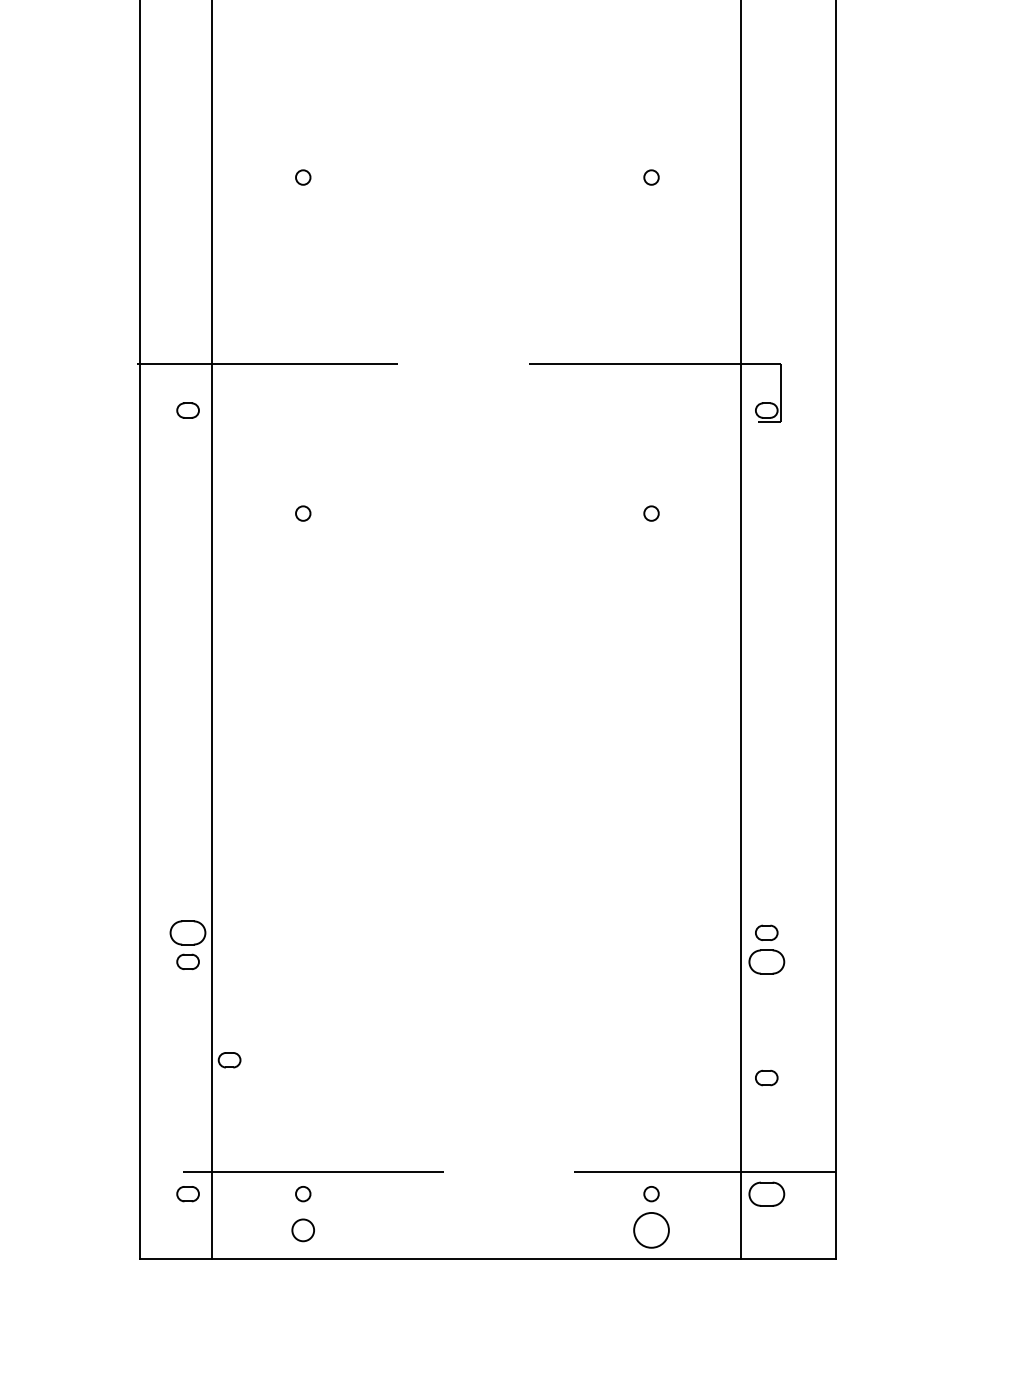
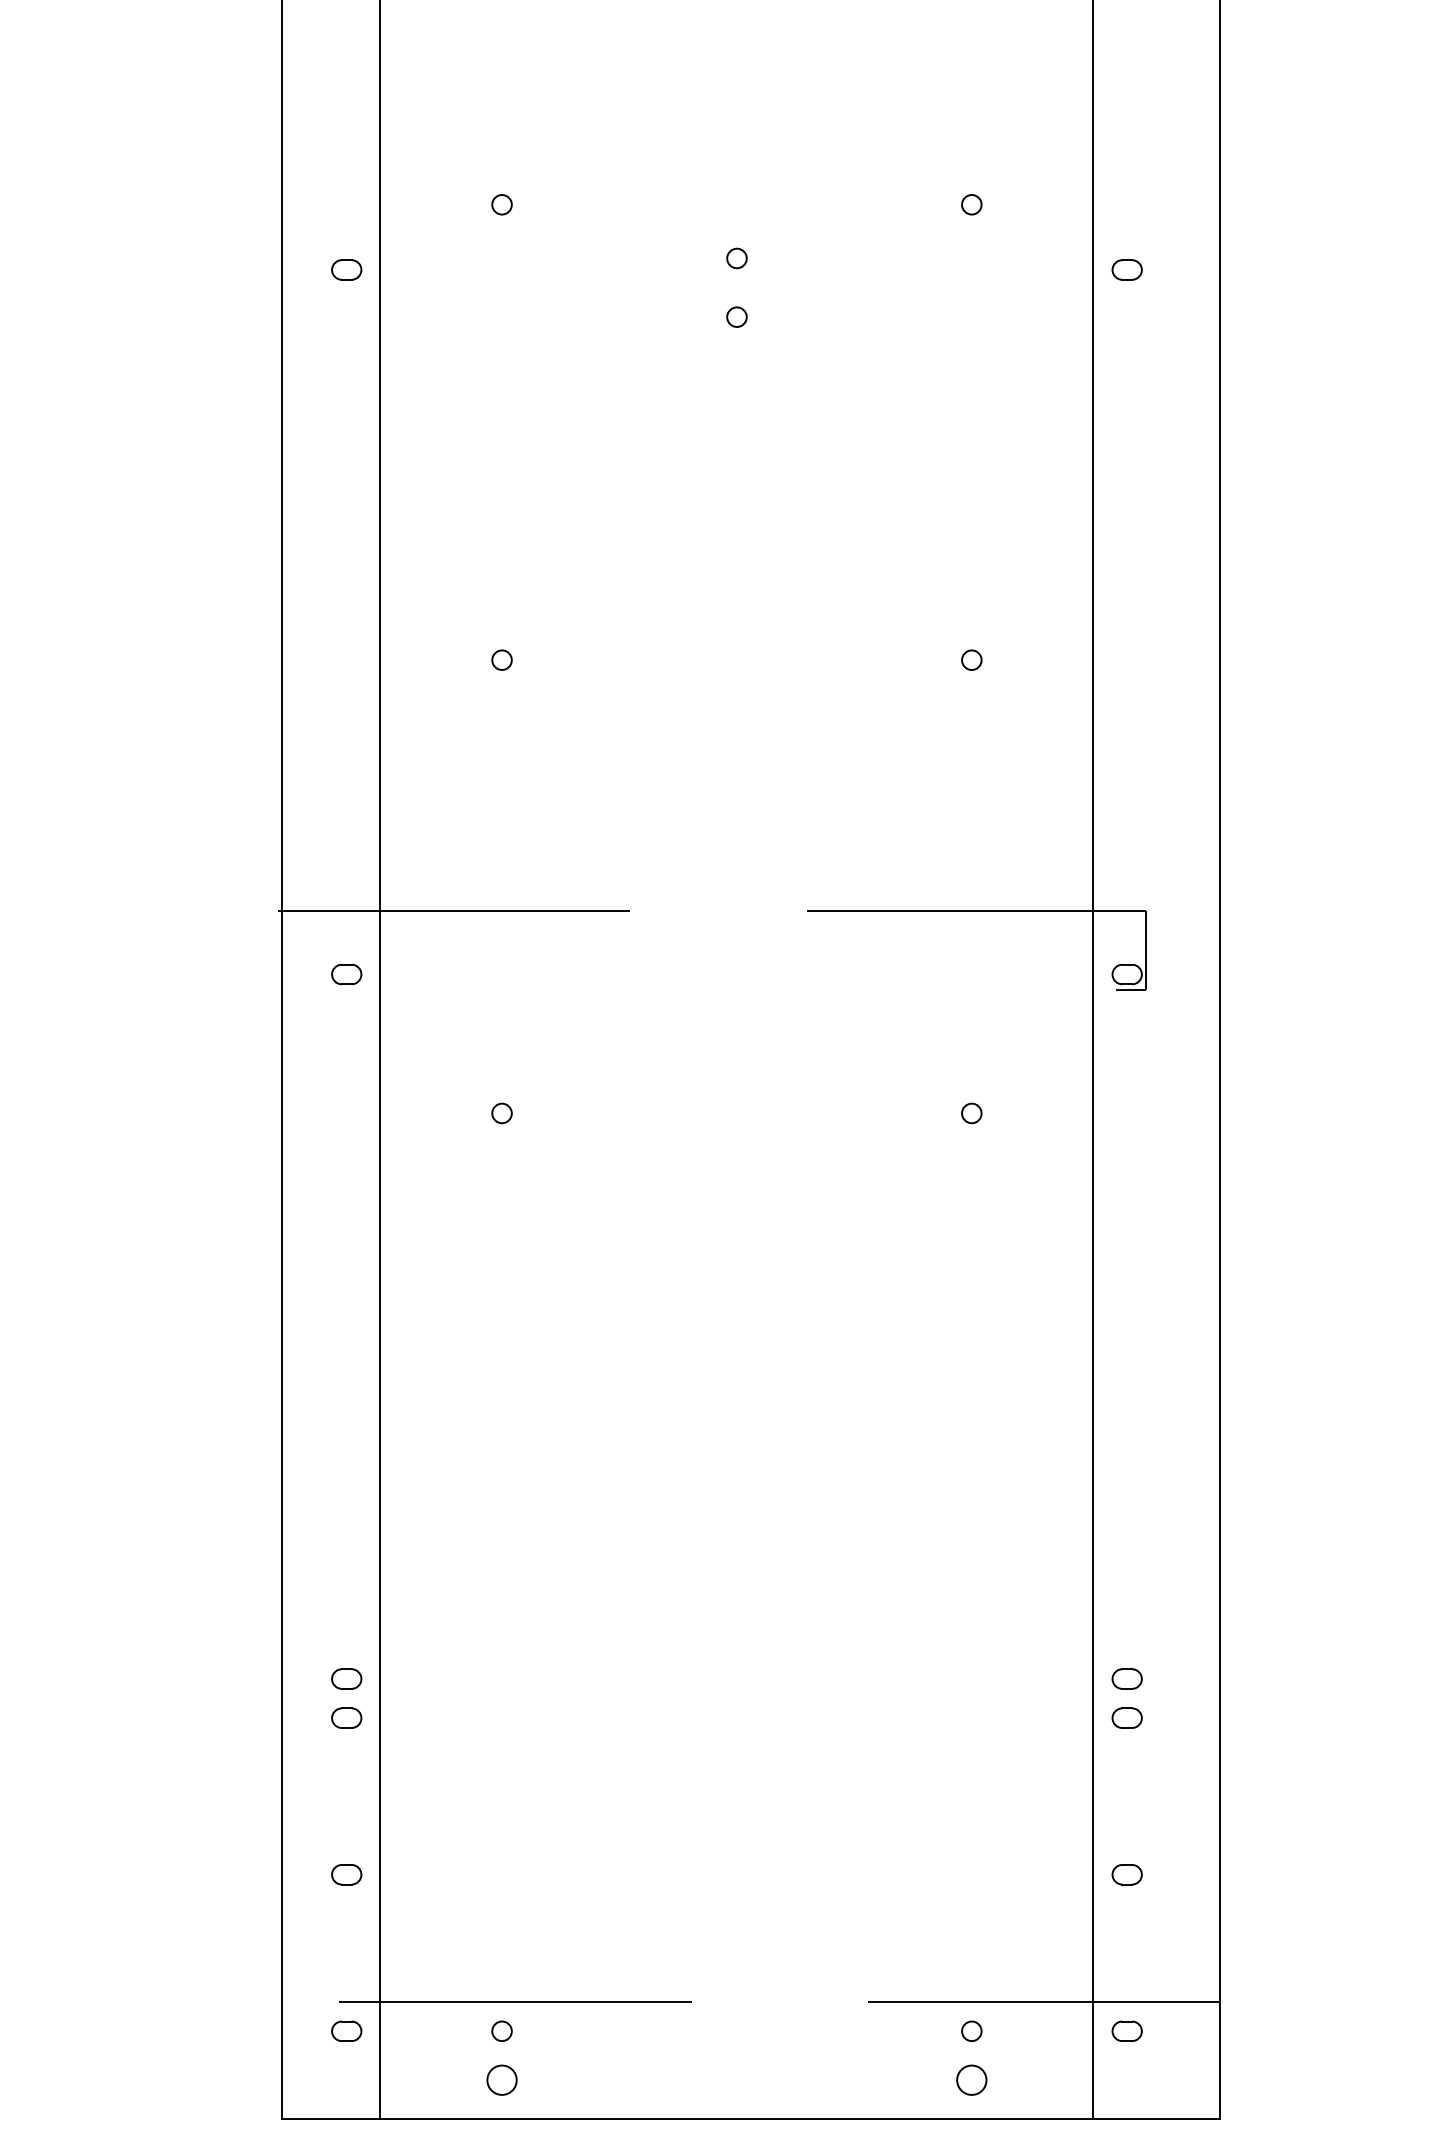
part: (187, 932) -> (346, 1678), size x0.62
part: (766, 961) -> (1126, 1717), size x0.62
part: (229, 1060) -> (346, 1874), moved
part: (766, 1193) -> (1126, 2030), size x0.62
circle: (651, 1229) -> (971, 2079), size x0.62

